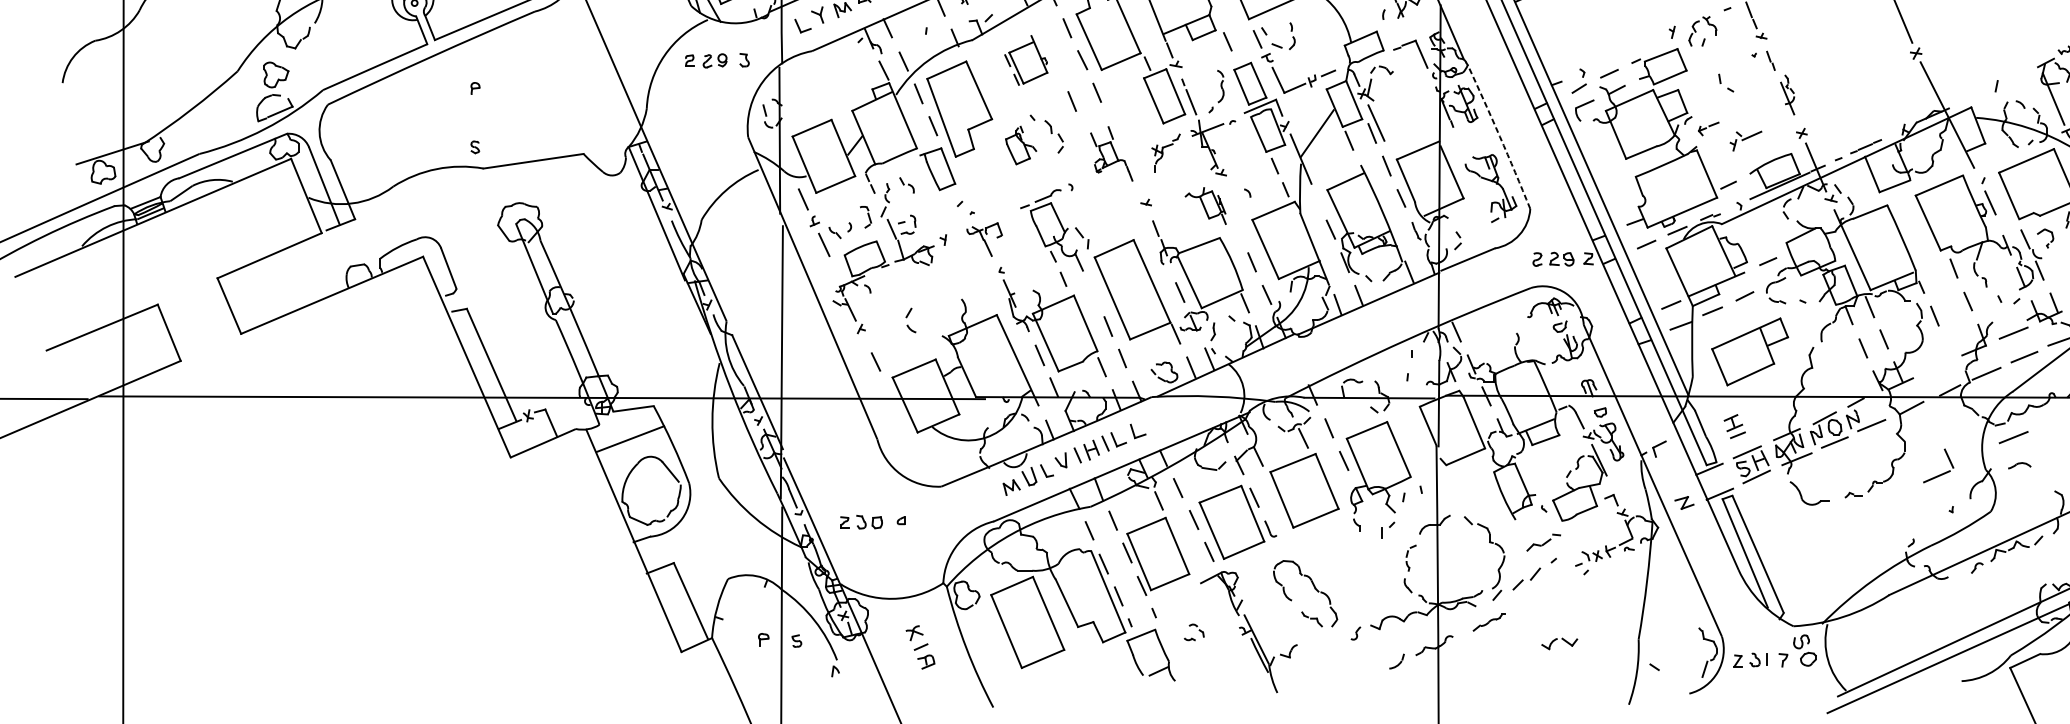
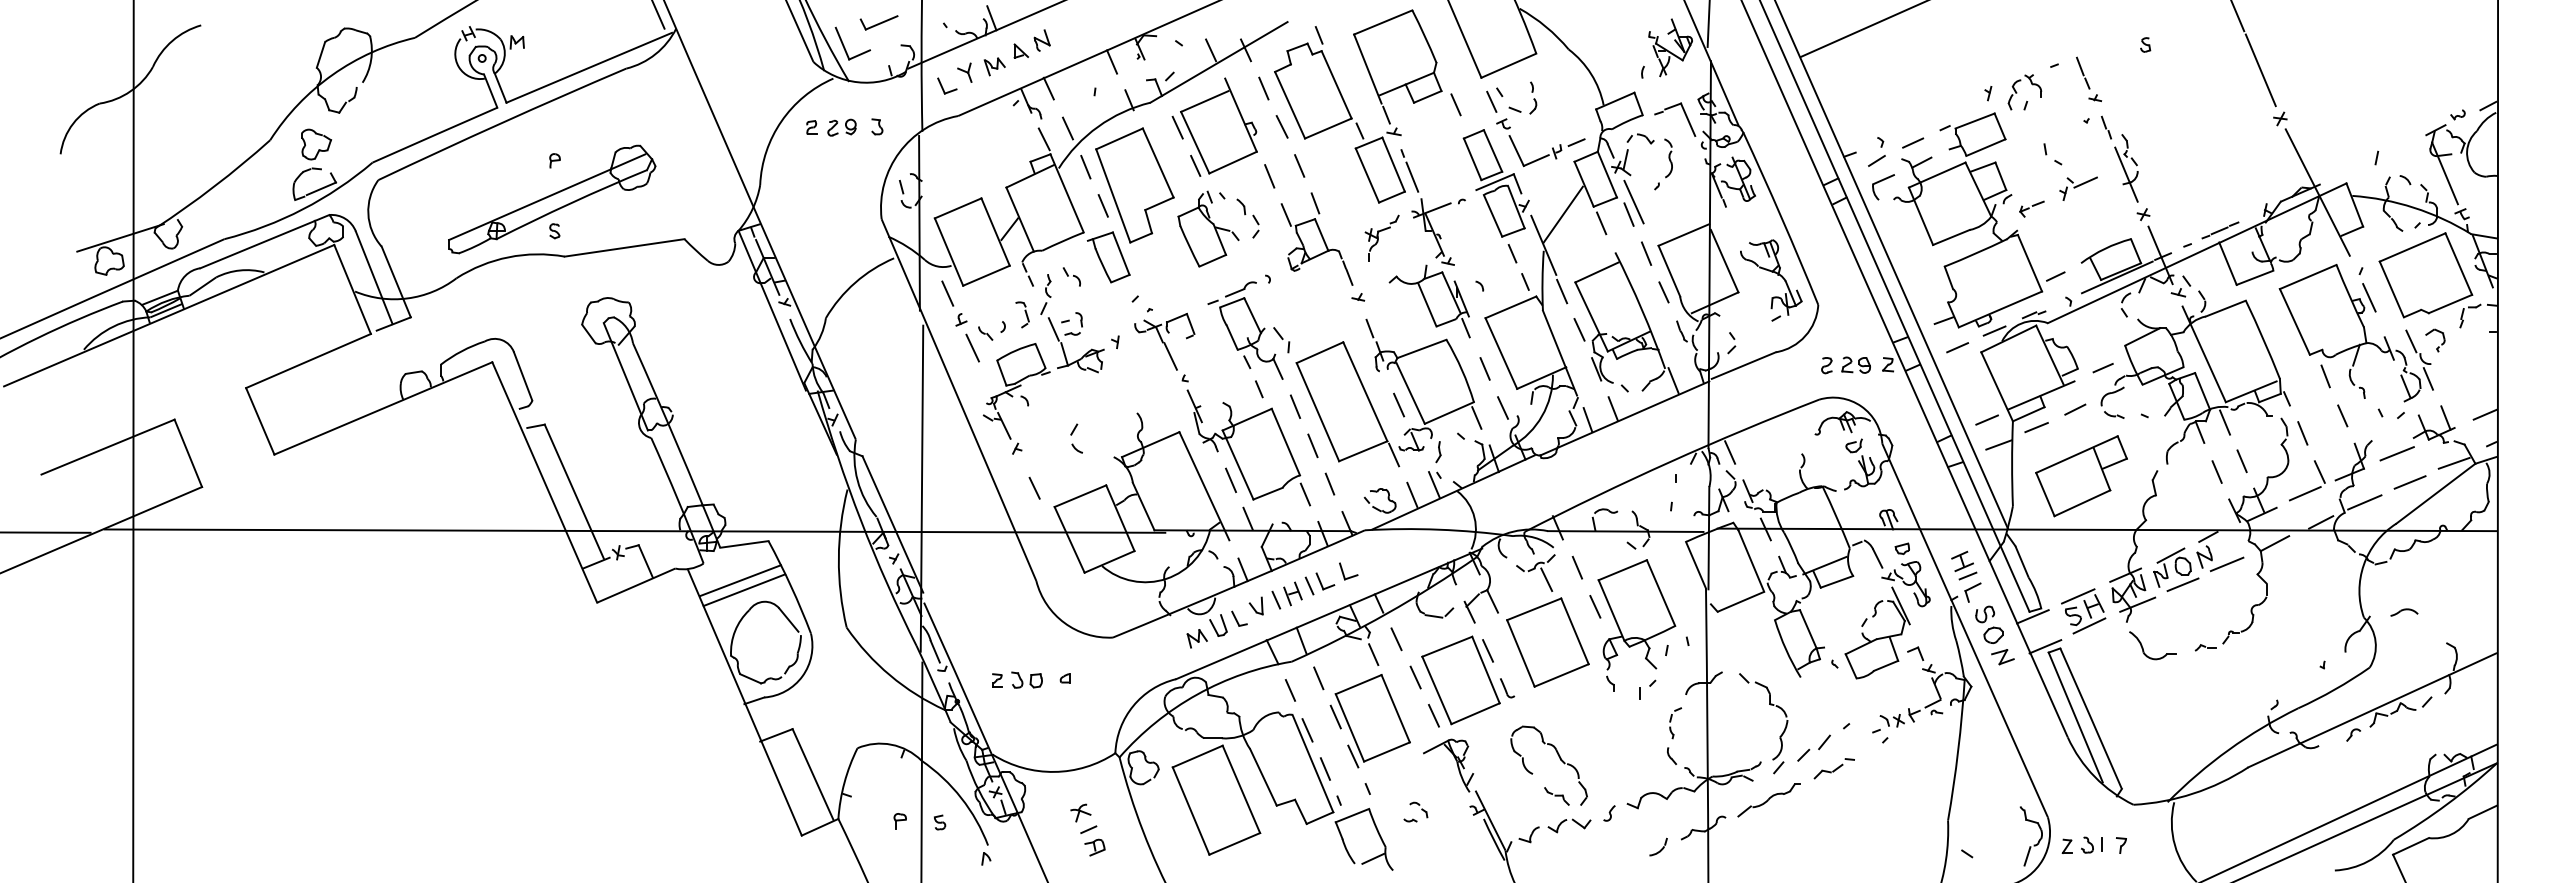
part: (1026, 59) -> (1214, 126), size x1.67
part: (1221, 89) -> (1669, 161), moved
part: (1787, 94) -> (2126, 168), size x1.43
part: (473, 120) -> (552, 199), added
arc: (1499, 136) -> (1781, 218), dashed -> solid
part: (1745, 140) -> (2078, 188), moved
part: (1021, 145) -> (1208, 228), size x1.67
part: (1111, 153) -> (1316, 238), size x1.43
line: (1316, 197) -> (1562, 291), added
part: (1205, 206) -> (1429, 301), size x1.67
part: (984, 239) -> (1164, 341), size x1.43
line: (1093, 293) -> (1295, 406), added
part: (1735, 426) -> (1964, 565), moved
line: (2013, 437) -> (2396, 578), removed
line: (633, 447) -> (744, 590), added
part: (1940, 474) -> (2309, 490), moved
part: (1542, 542) -> (1833, 768), moved
part: (1488, 622) -> (1768, 800), size x1.67
part: (1559, 643) -> (1569, 825), moved
part: (1805, 650) -> (1989, 624), moved

